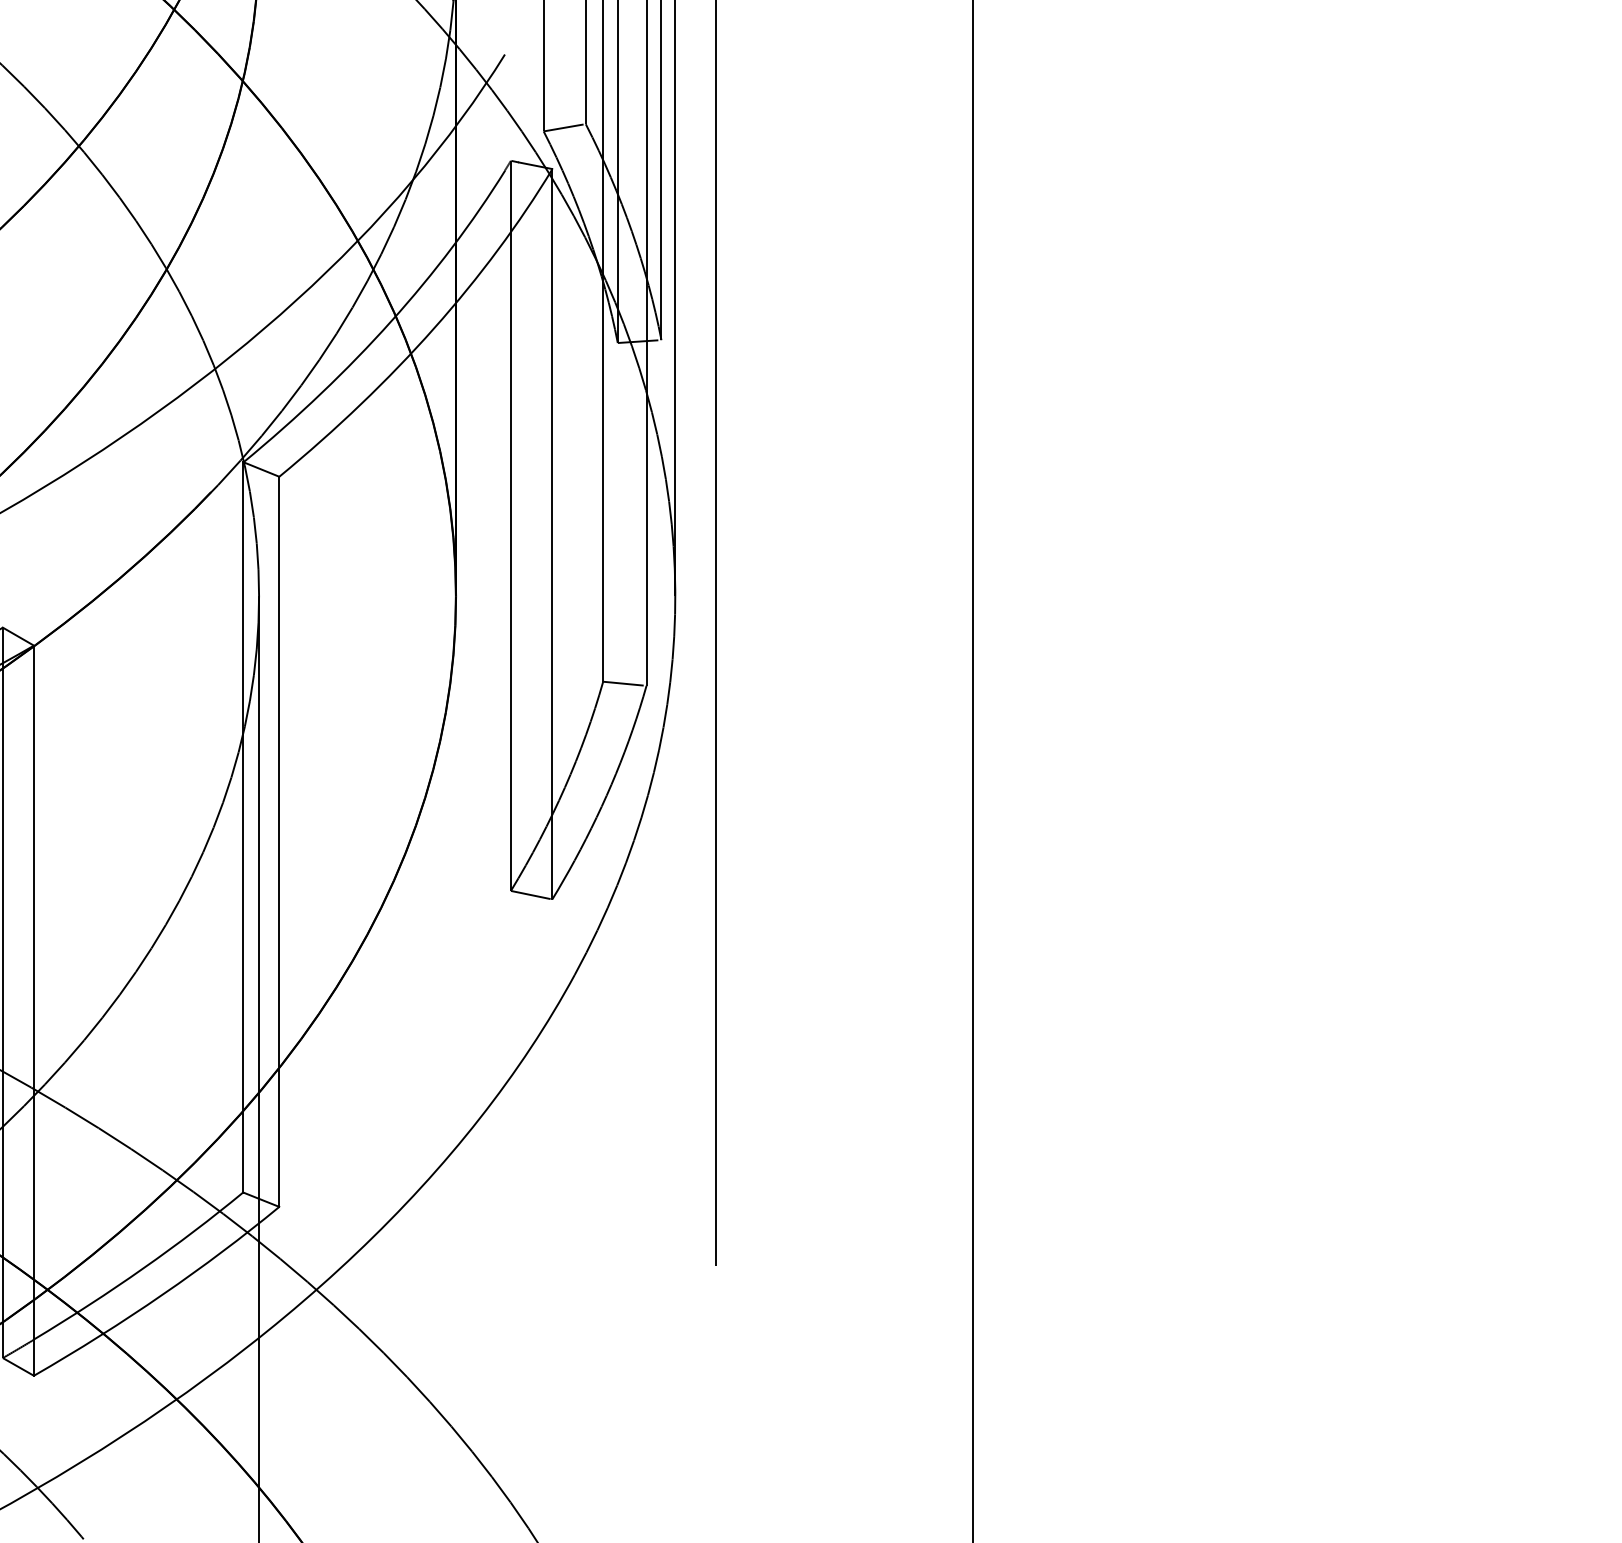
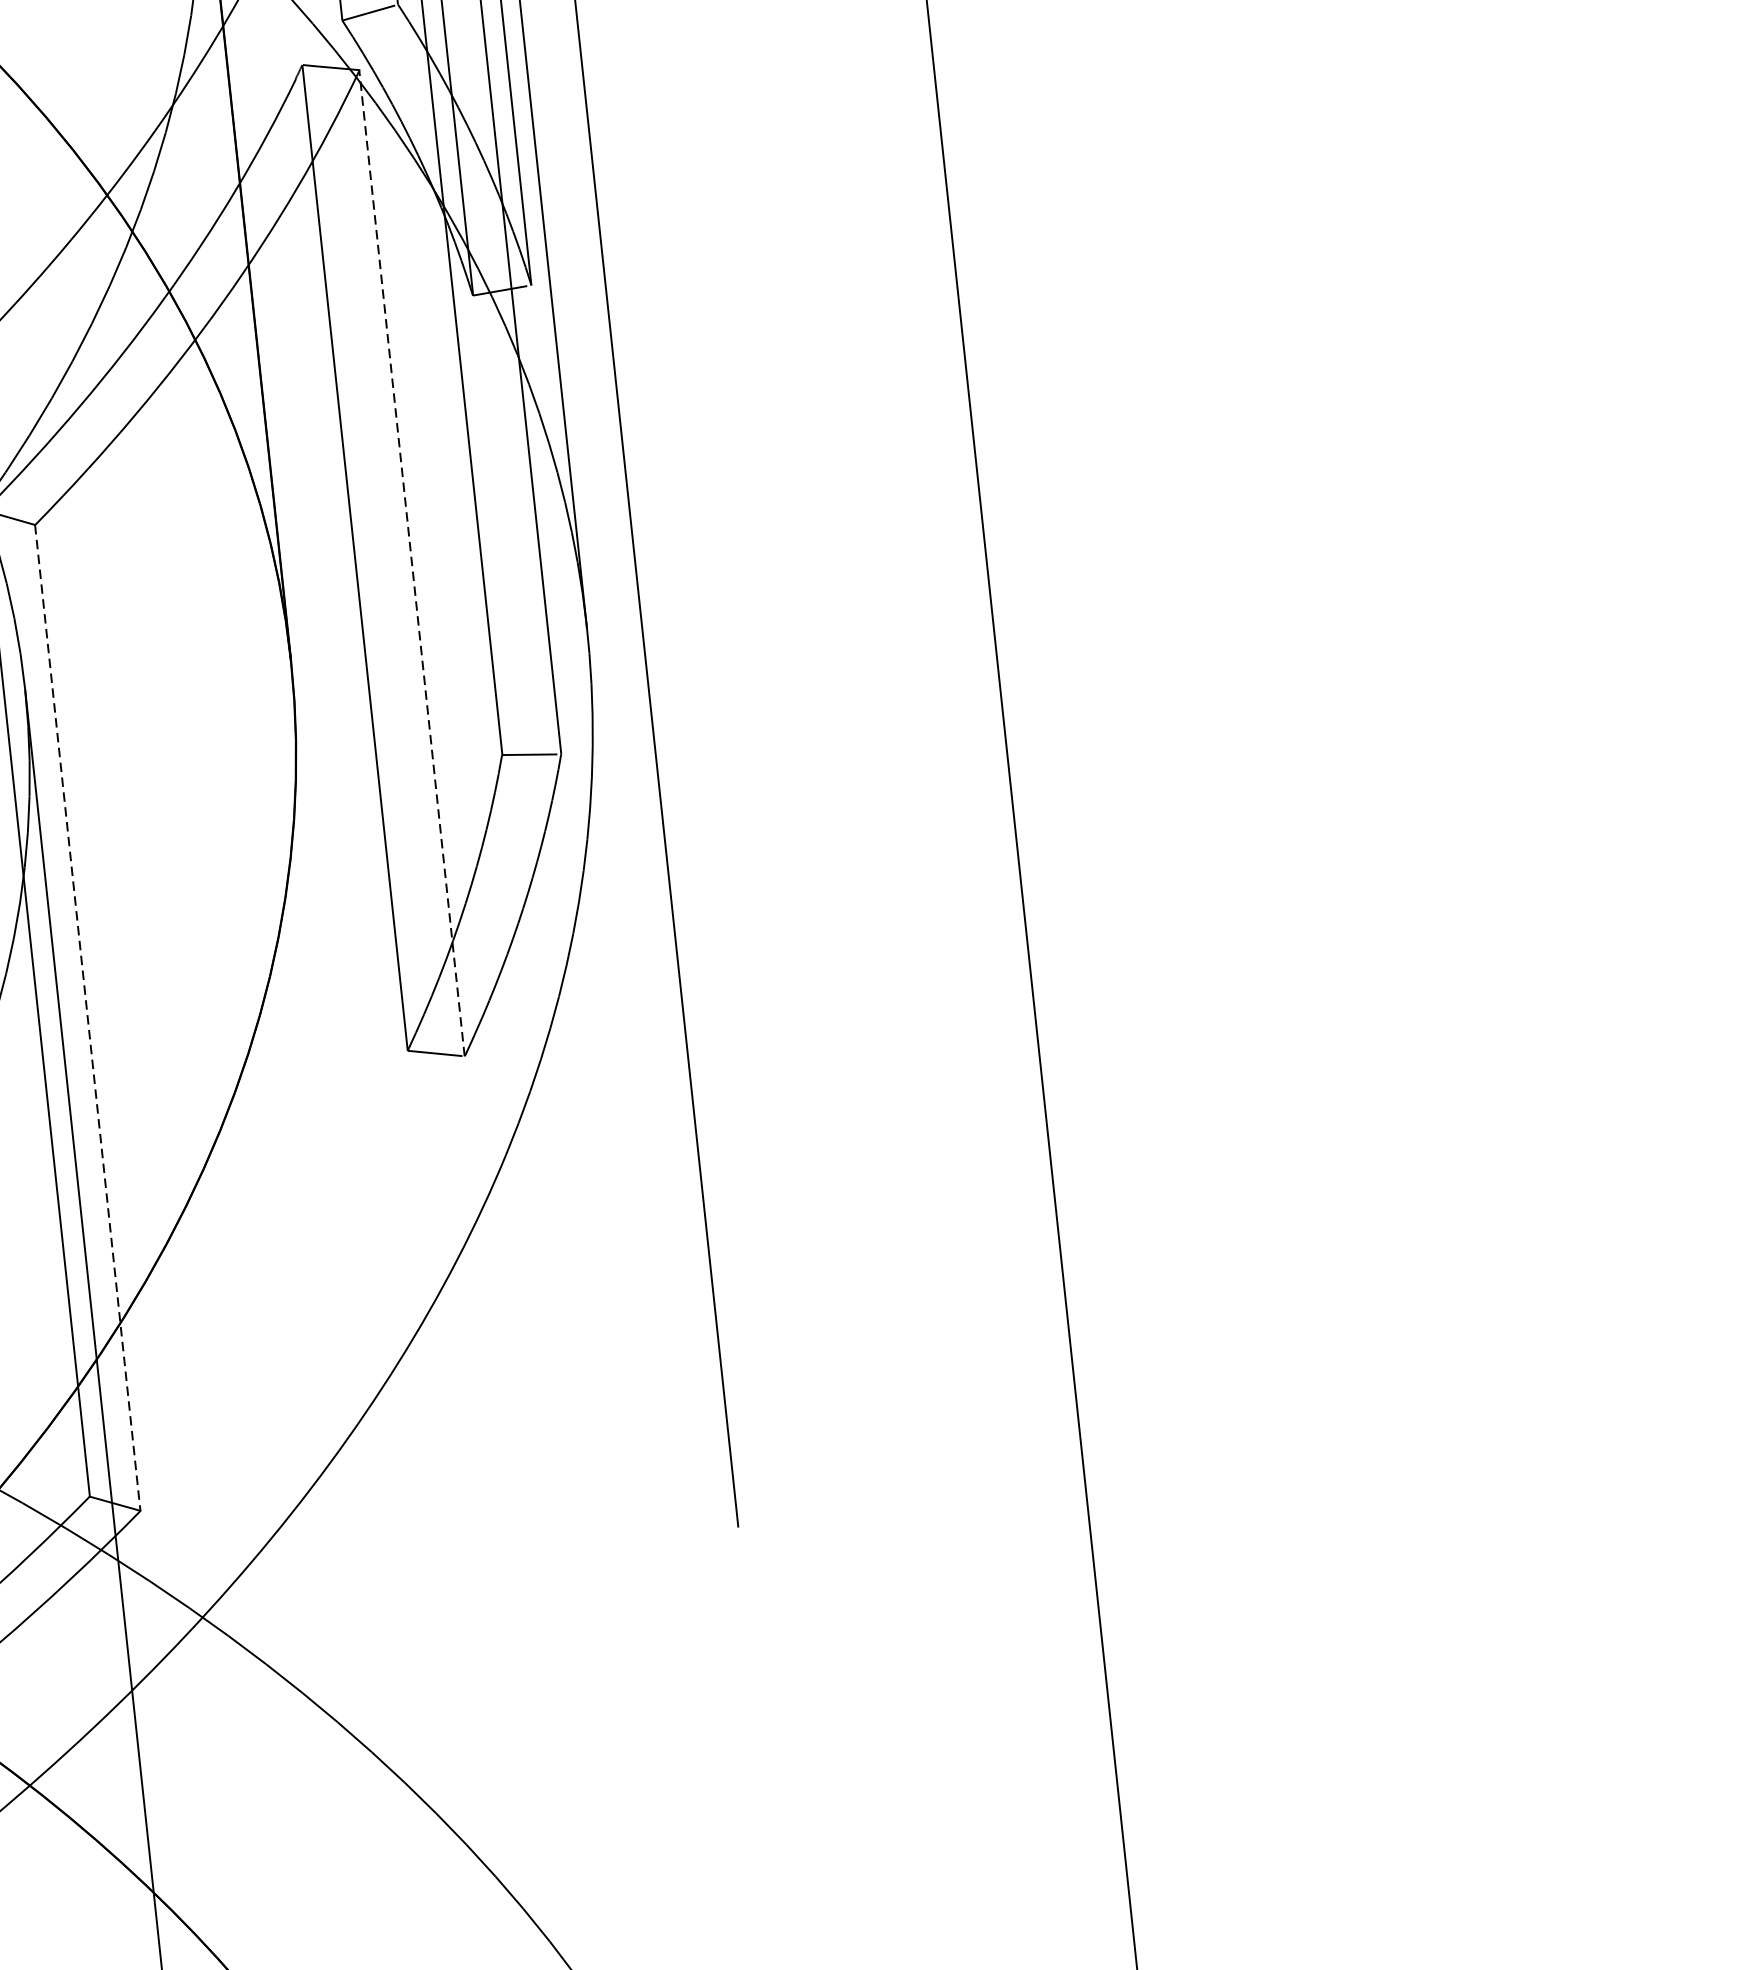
line: (552, 533) -> (412, 562), solid -> dashed
line: (279, 842) -> (88, 1018), solid -> dashed

